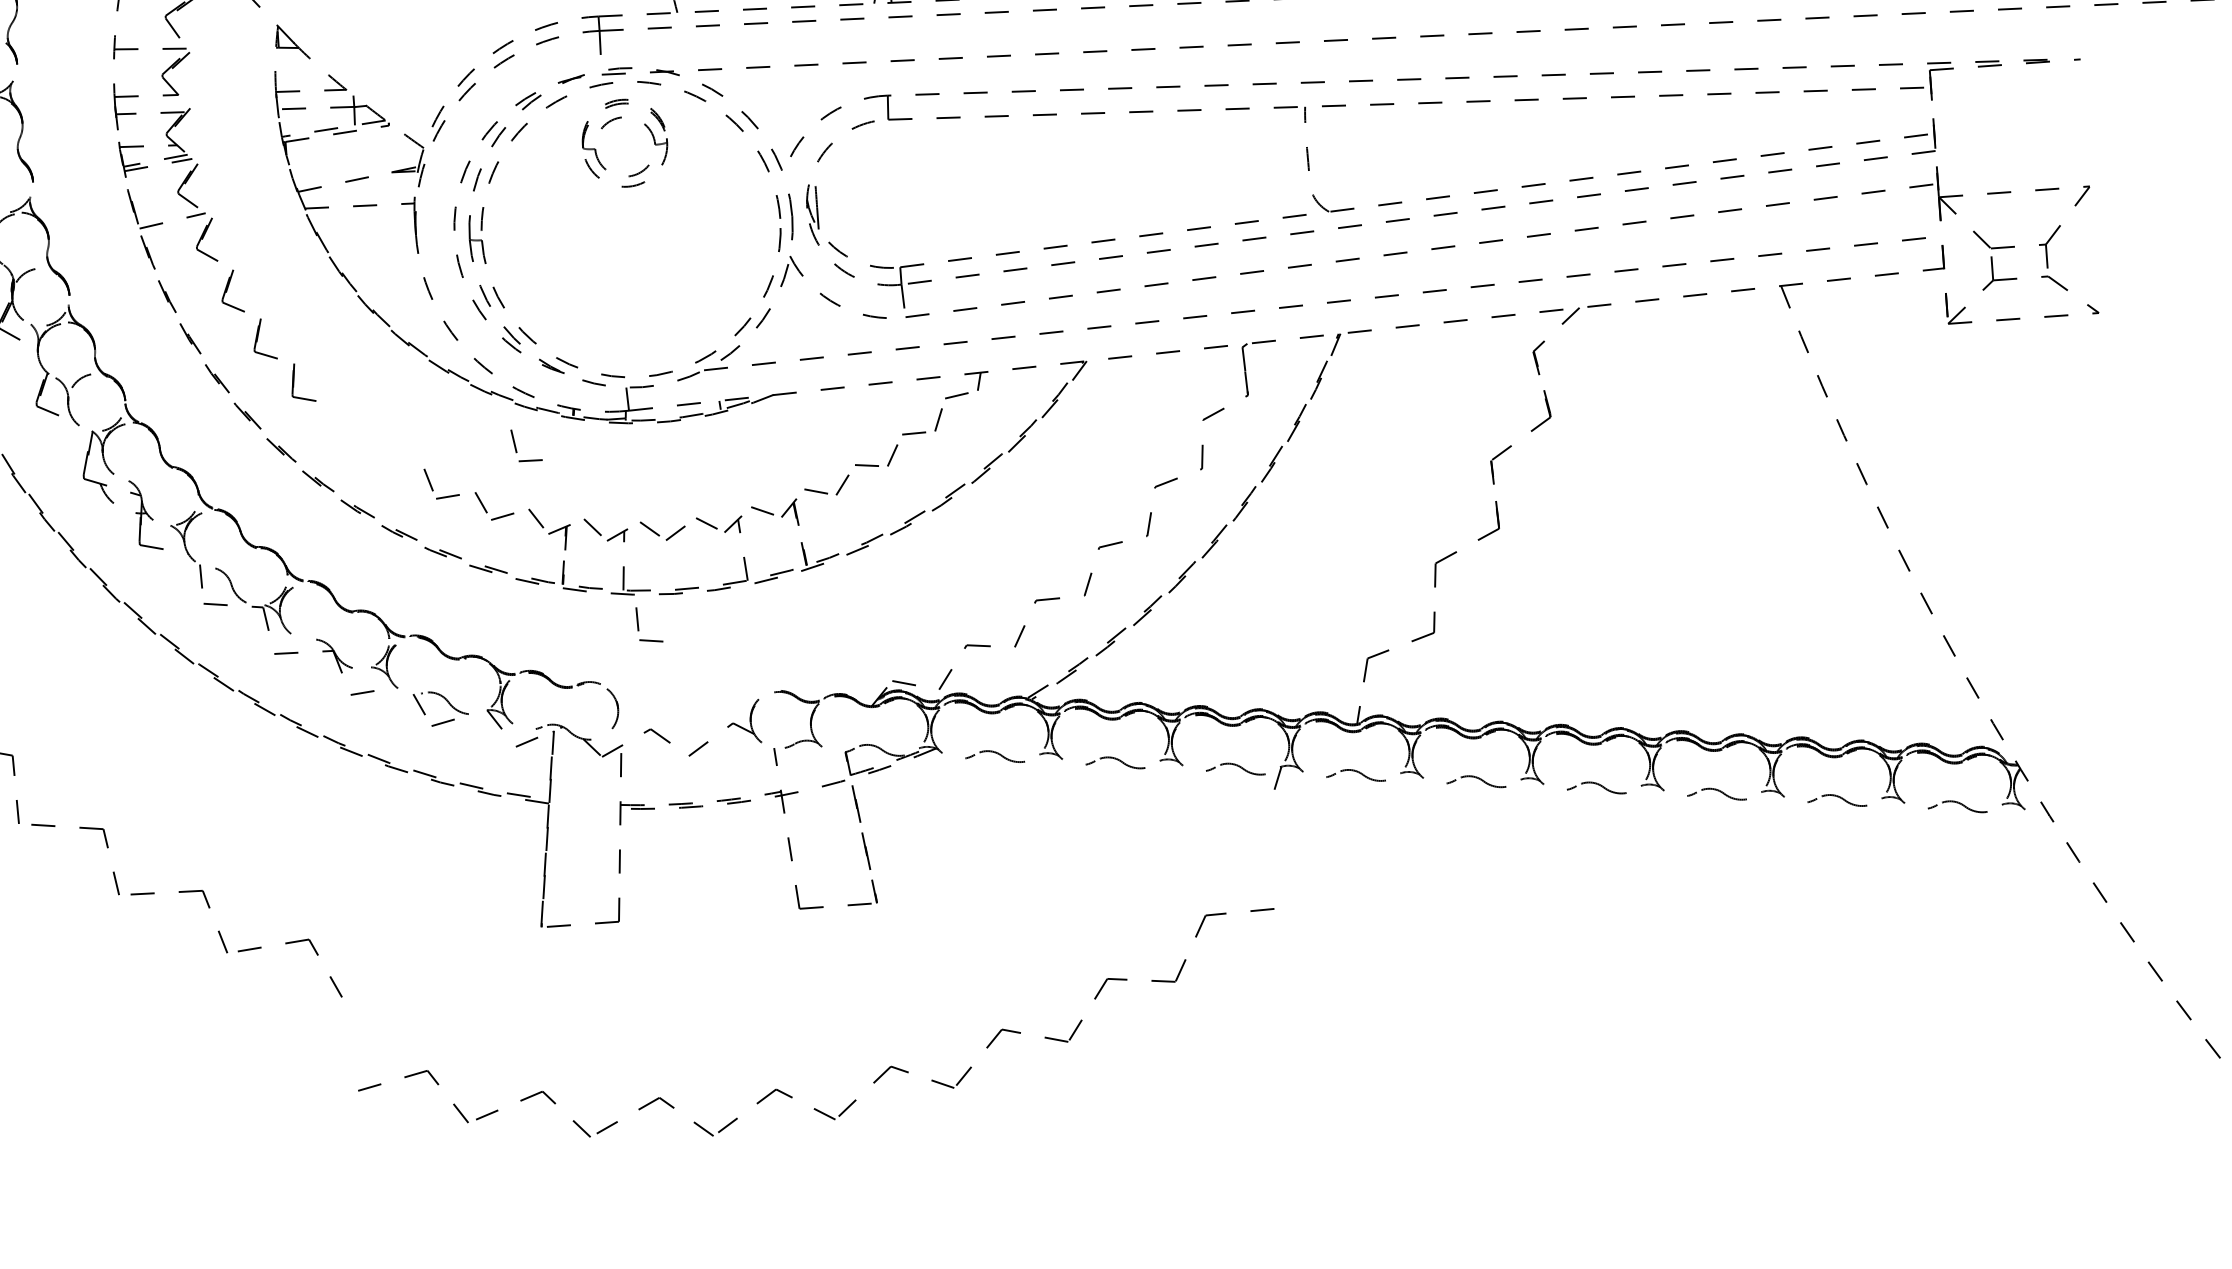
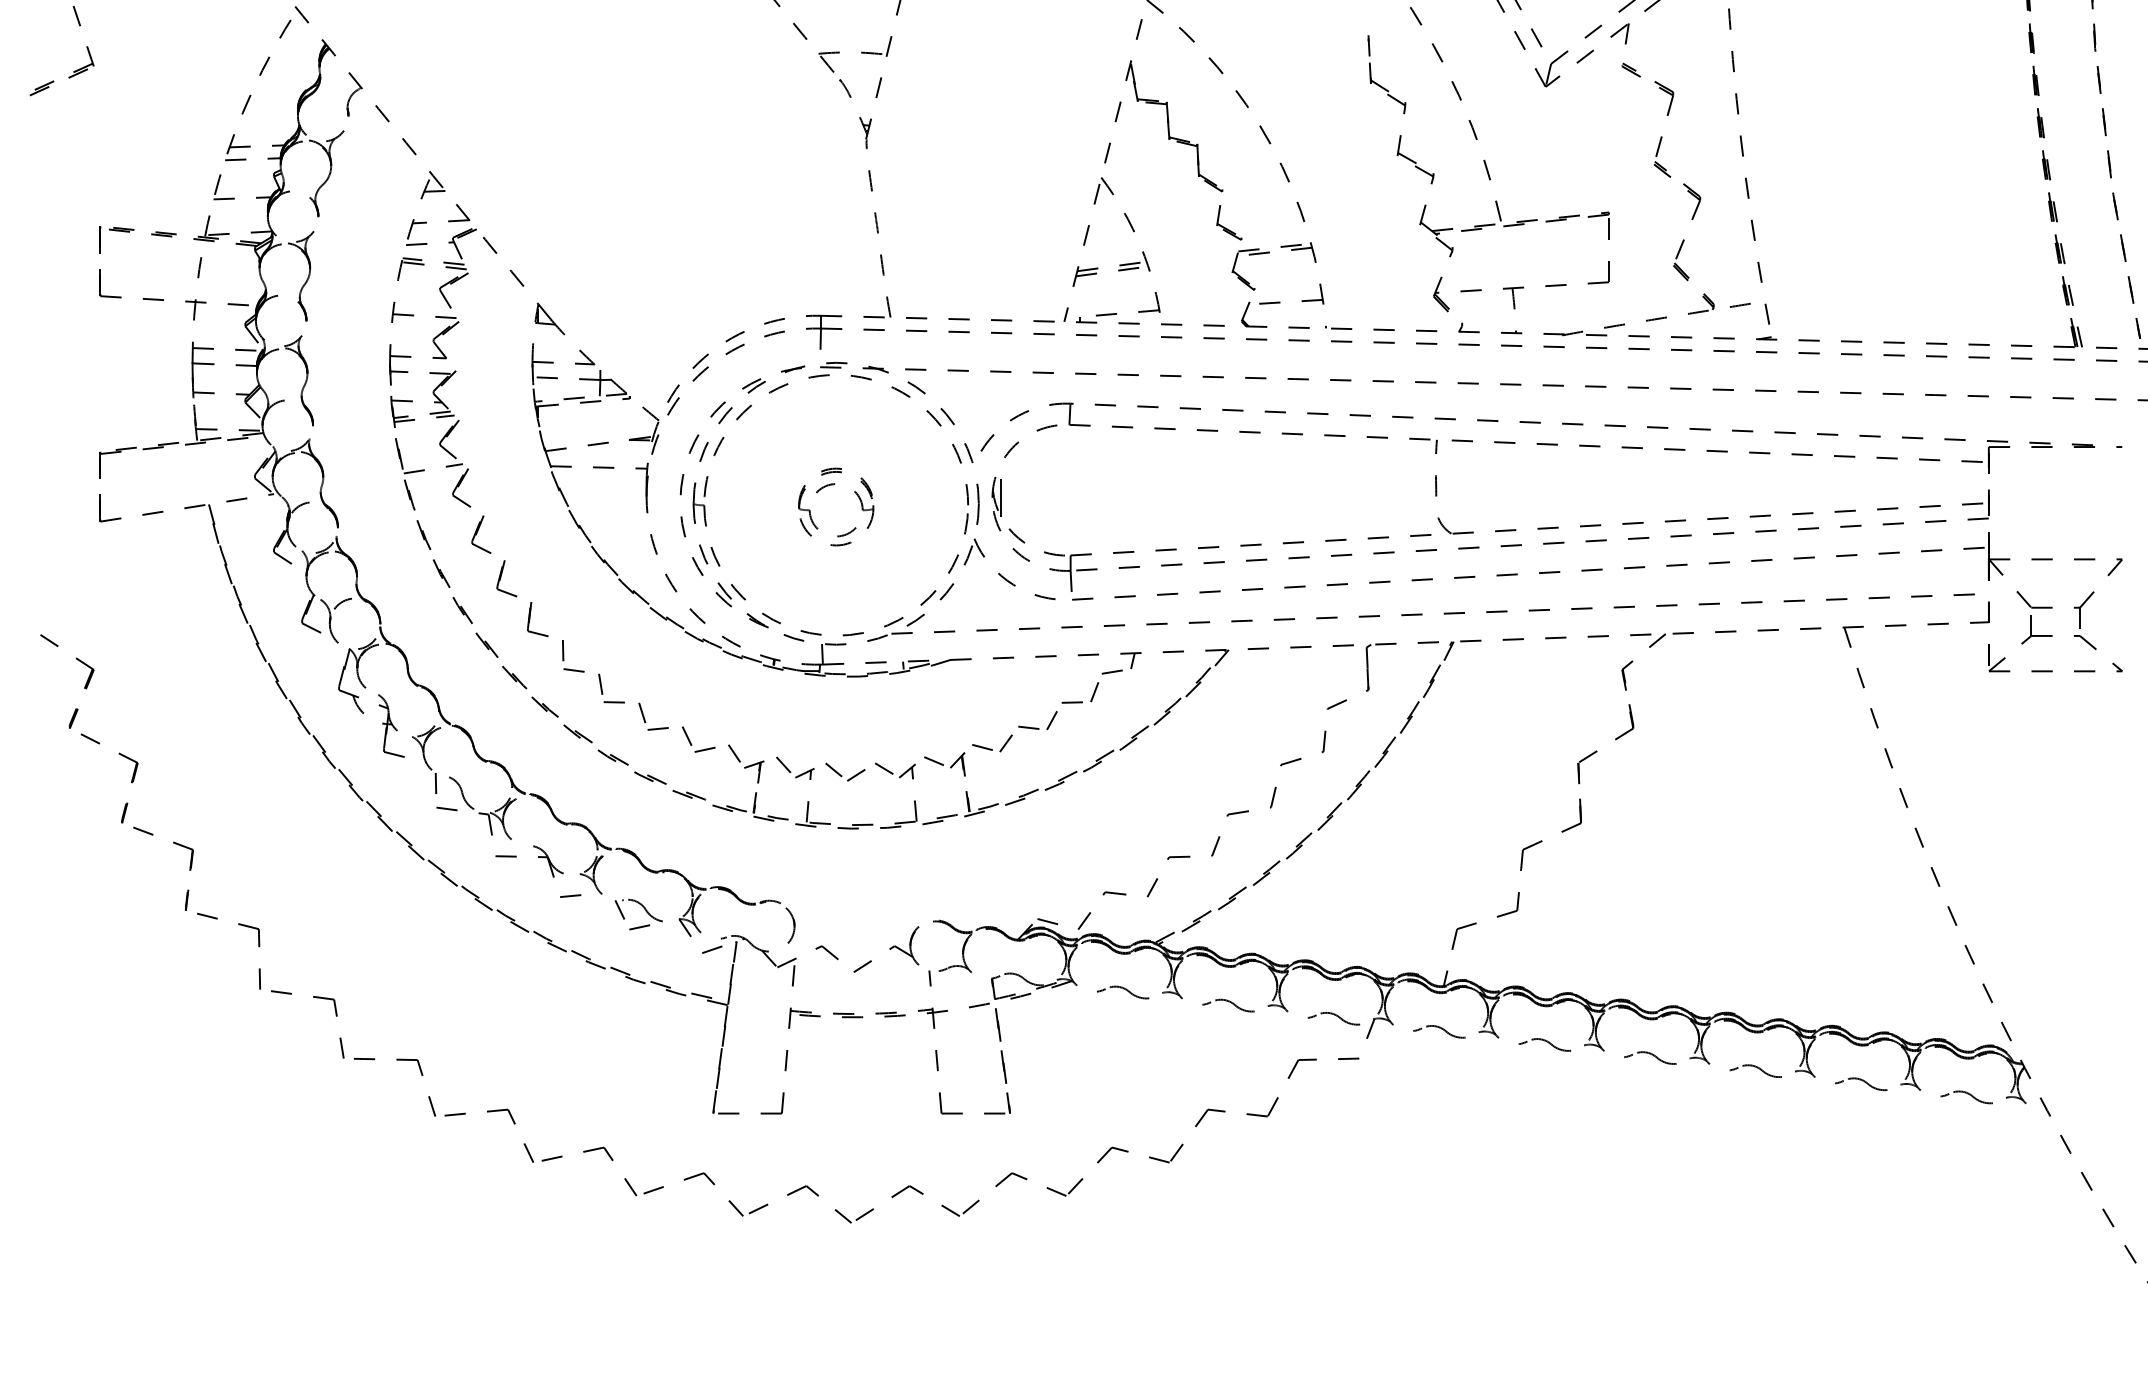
part: (620, 119) -> (833, 485), moved
part: (516, 445) -> (602, 688), moved
part: (639, 625) -> (564, 656), moved
part: (787, 1093) -> (919, 1190), moved

